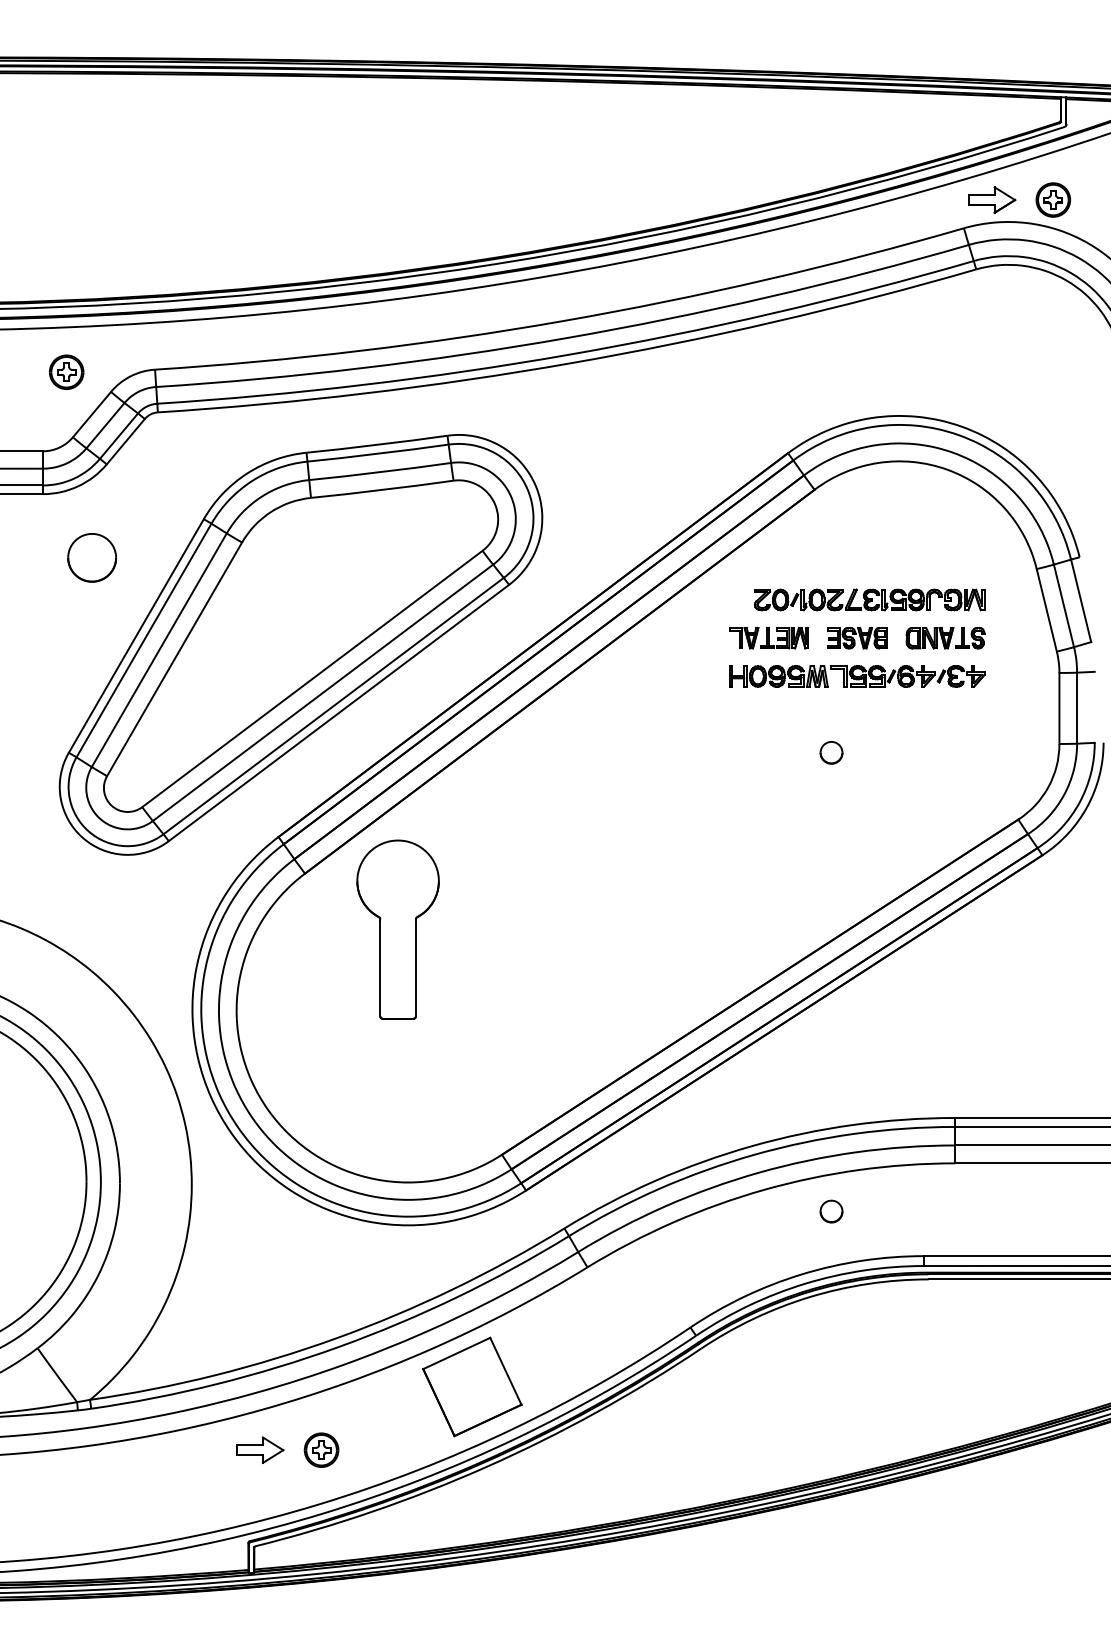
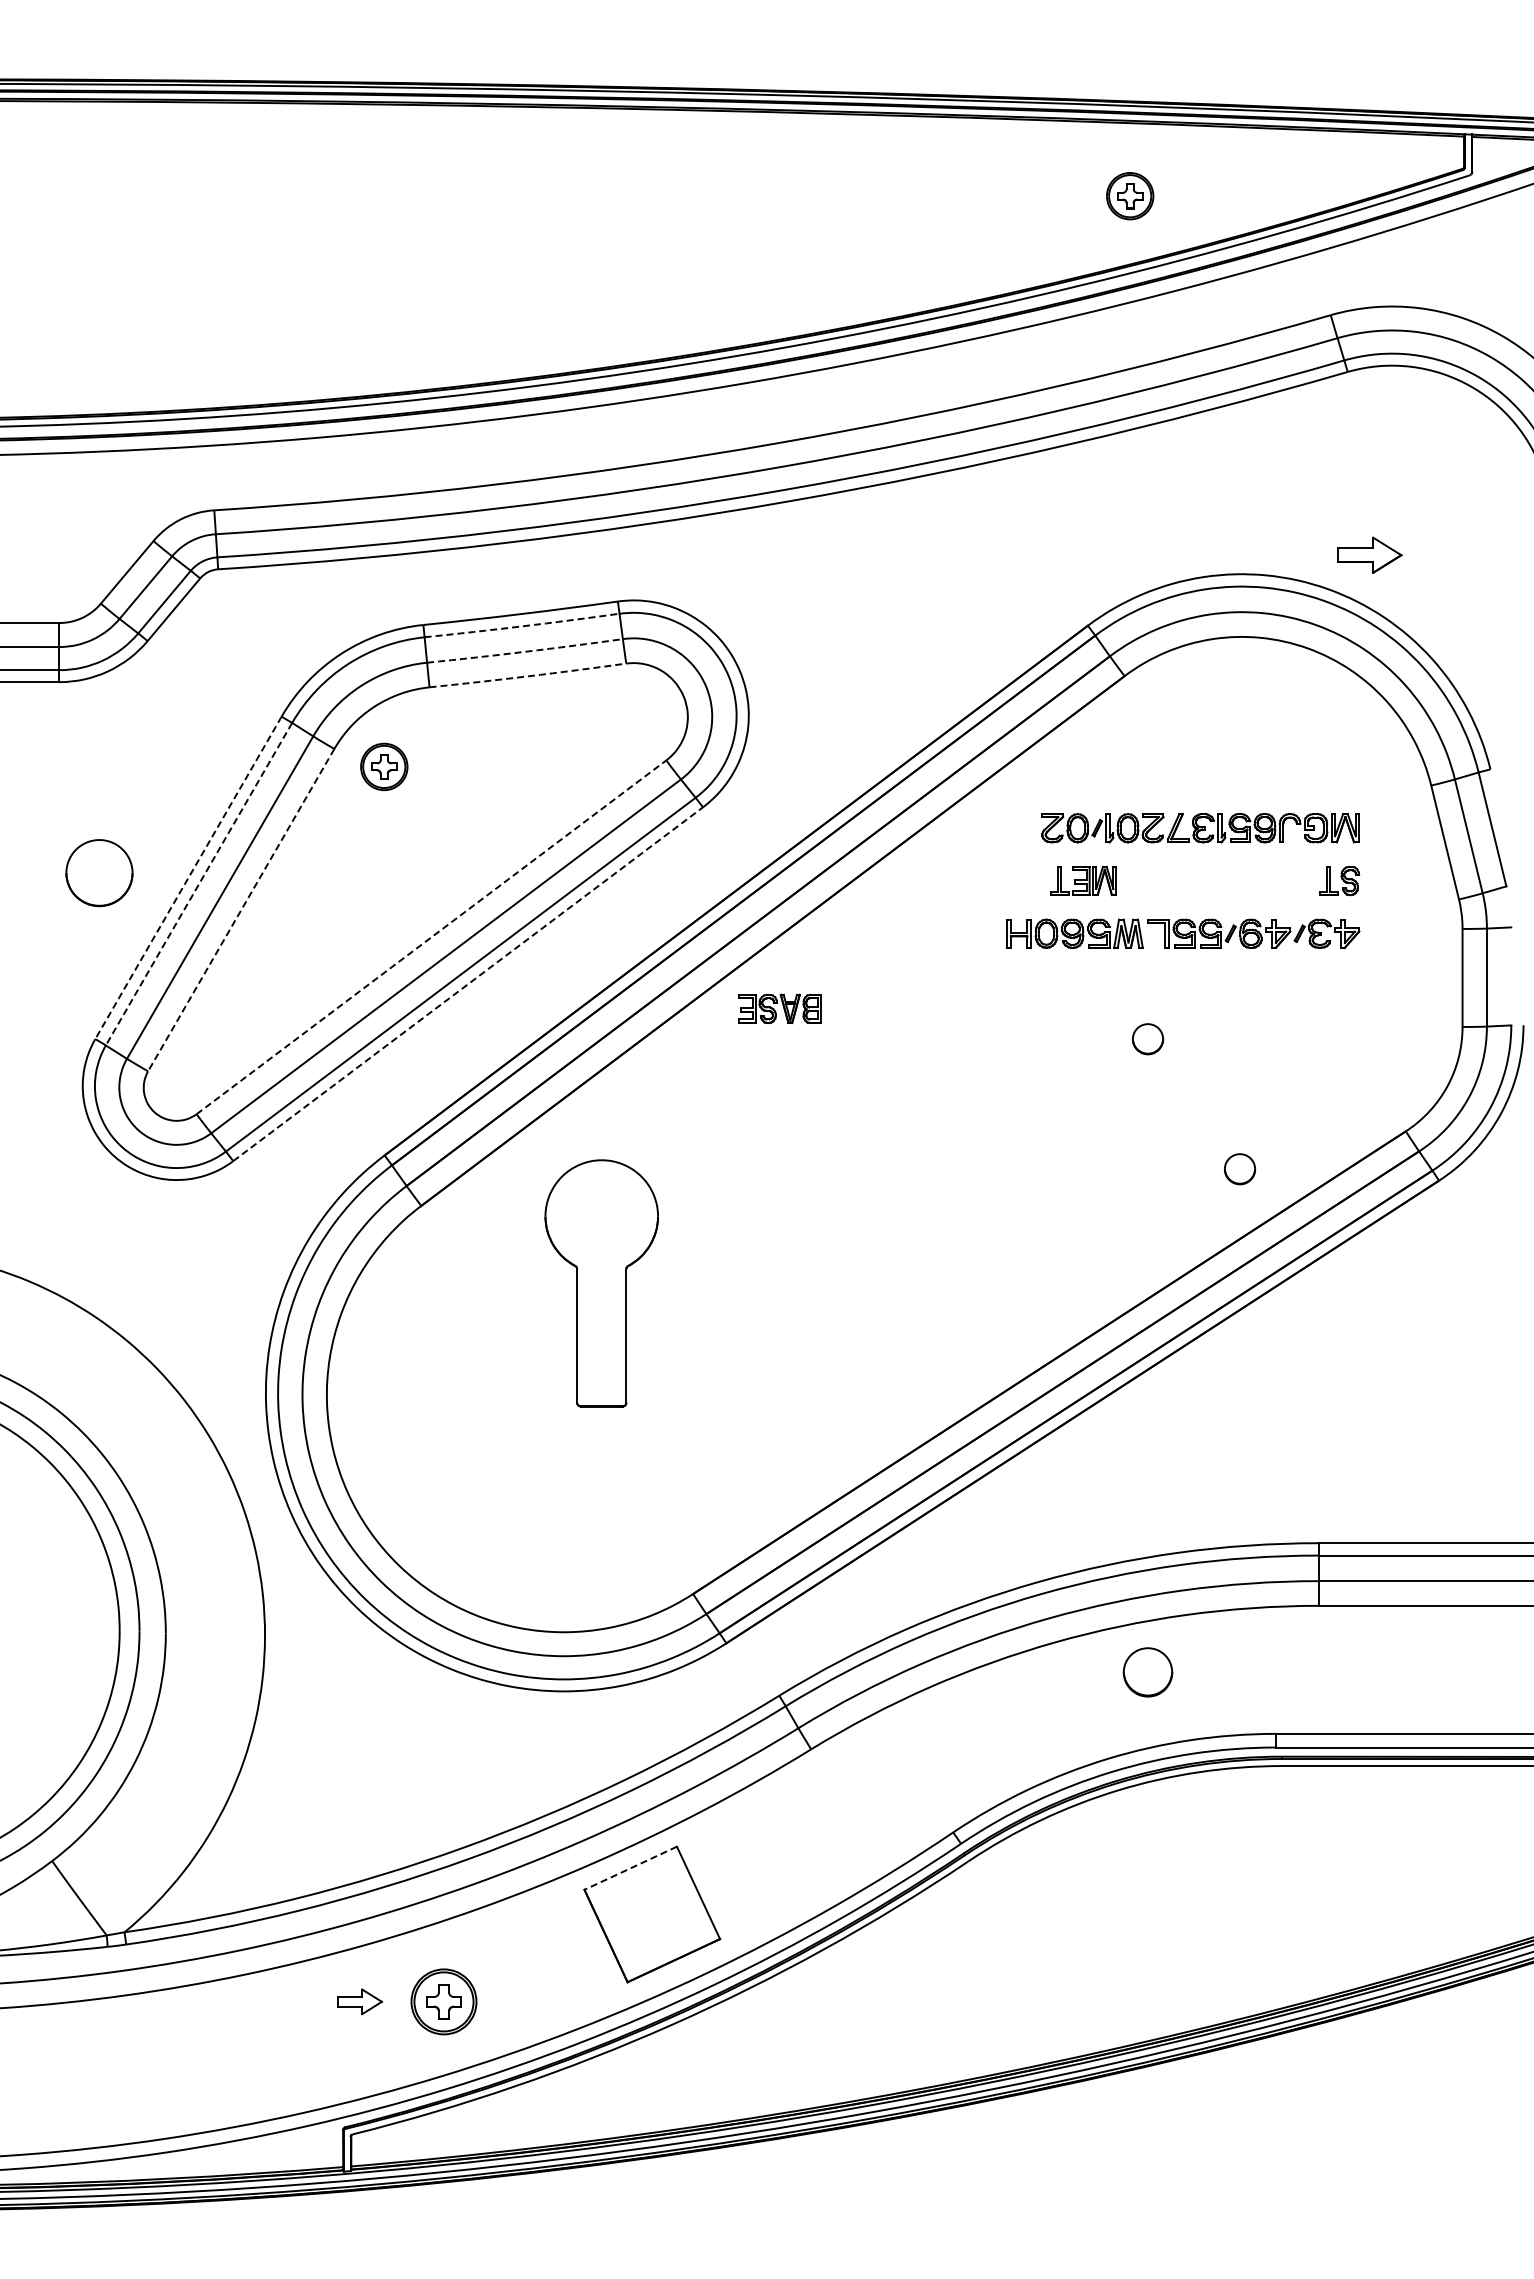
part: (992, 199) -> (1369, 554), moved
part: (1053, 200) -> (1130, 196), moved
part: (66, 371) -> (384, 766), moved
arc: (378, 453) -> (522, 626), solid -> dashed
arc: (380, 471) -> (525, 651), solid -> dashed
arc: (382, 490) -> (528, 676), solid -> dashed
part: (92, 558) -> (99, 873), moved
line: (136, 636) -> (188, 878), solid -> dashed
part: (744, 637) -> (1027, 880), removed
part: (857, 637) -> (779, 1008), moved
part: (929, 637) -> (1283, 880), removed
line: (143, 640) -> (198, 884), solid -> dashed
line: (174, 659) -> (241, 910), solid -> dashed
line: (312, 679) -> (431, 937), solid -> dashed
line: (339, 712) -> (468, 983), solid -> dashed
part: (898, 847) -> (1240, 1169), added
part: (397, 929) -> (601, 1283), moved
part: (831, 1211) -> (1147, 1672), size x1.6
line: (456, 1353) -> (630, 1868), solid -> dashed
part: (260, 1450) -> (359, 2001), size x0.7
part: (321, 1450) -> (444, 2001), size x1.4

